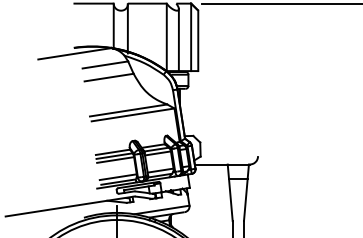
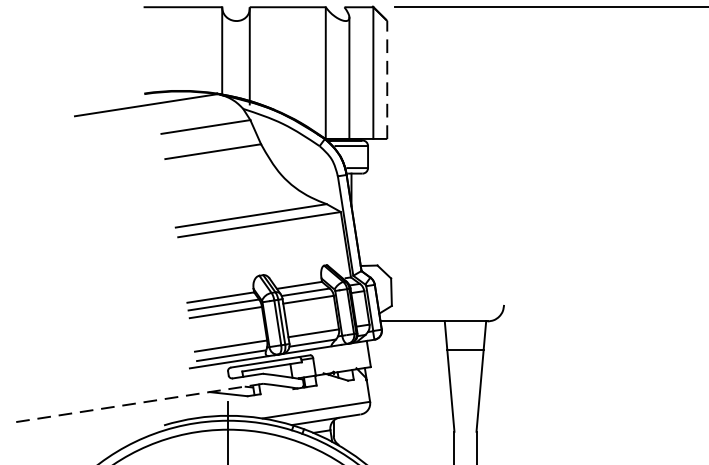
line: (198, 40) -> (387, 79), solid -> dashed
line: (69, 206) -> (135, 403), solid -> dashed

